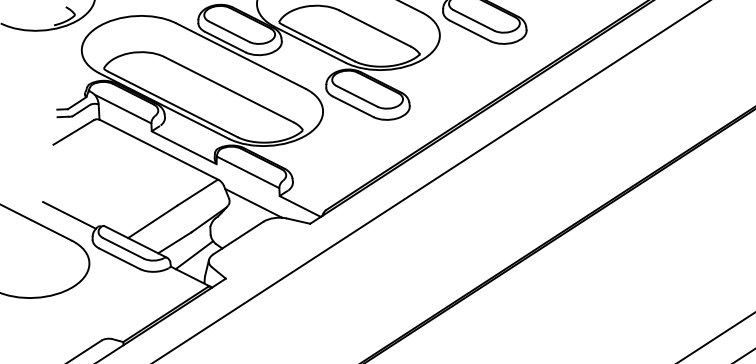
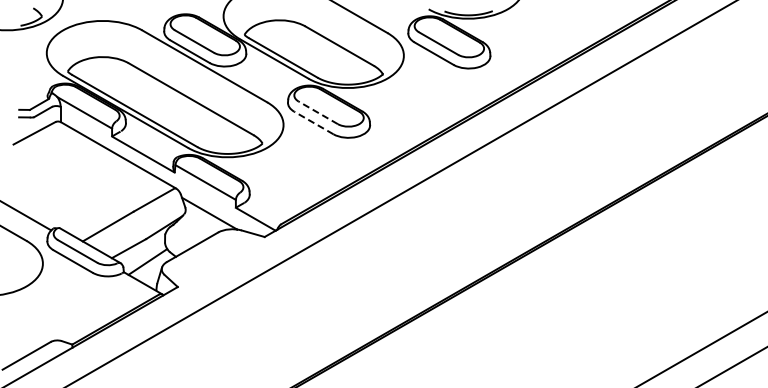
line: (357, 96) -> (318, 112), solid -> dashed
line: (352, 106) -> (313, 122), solid -> dashed

